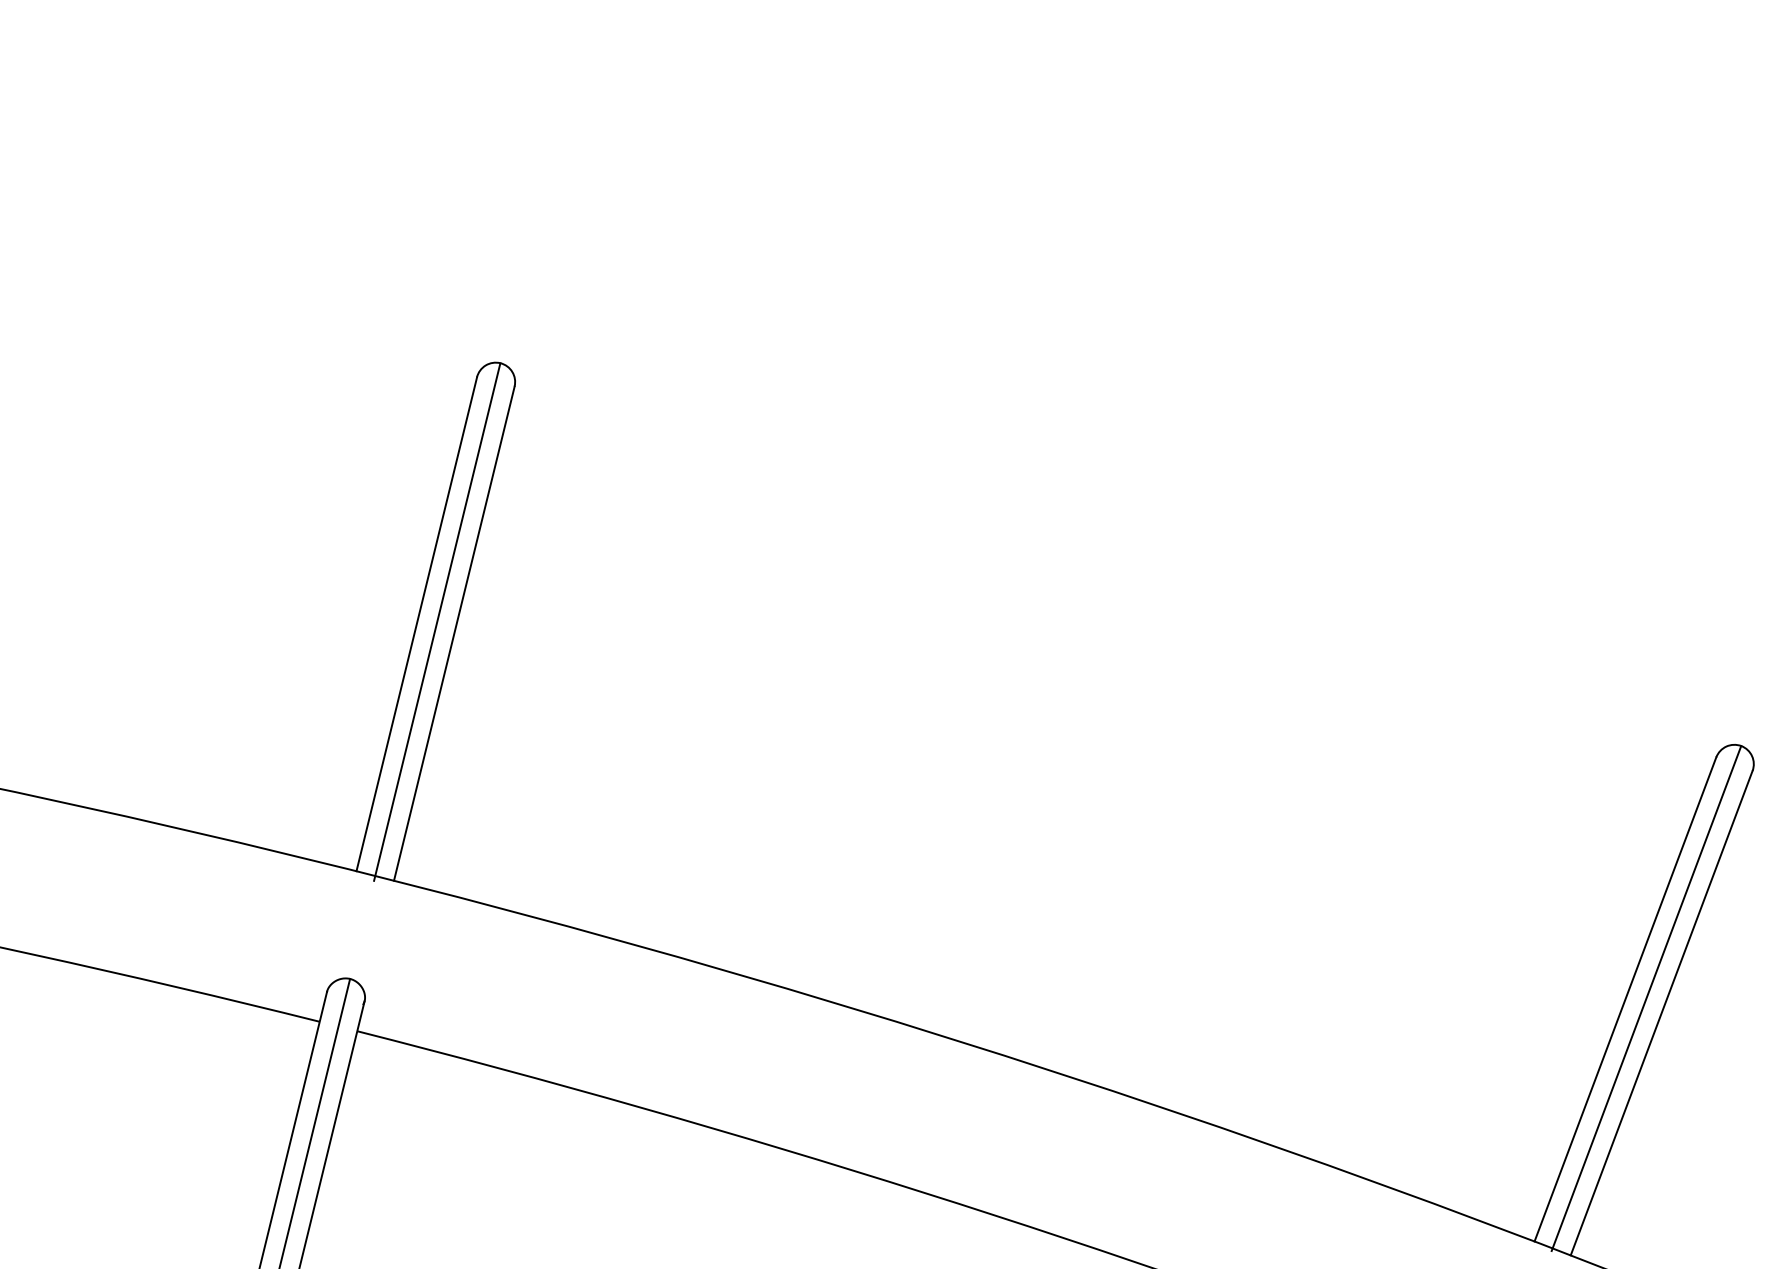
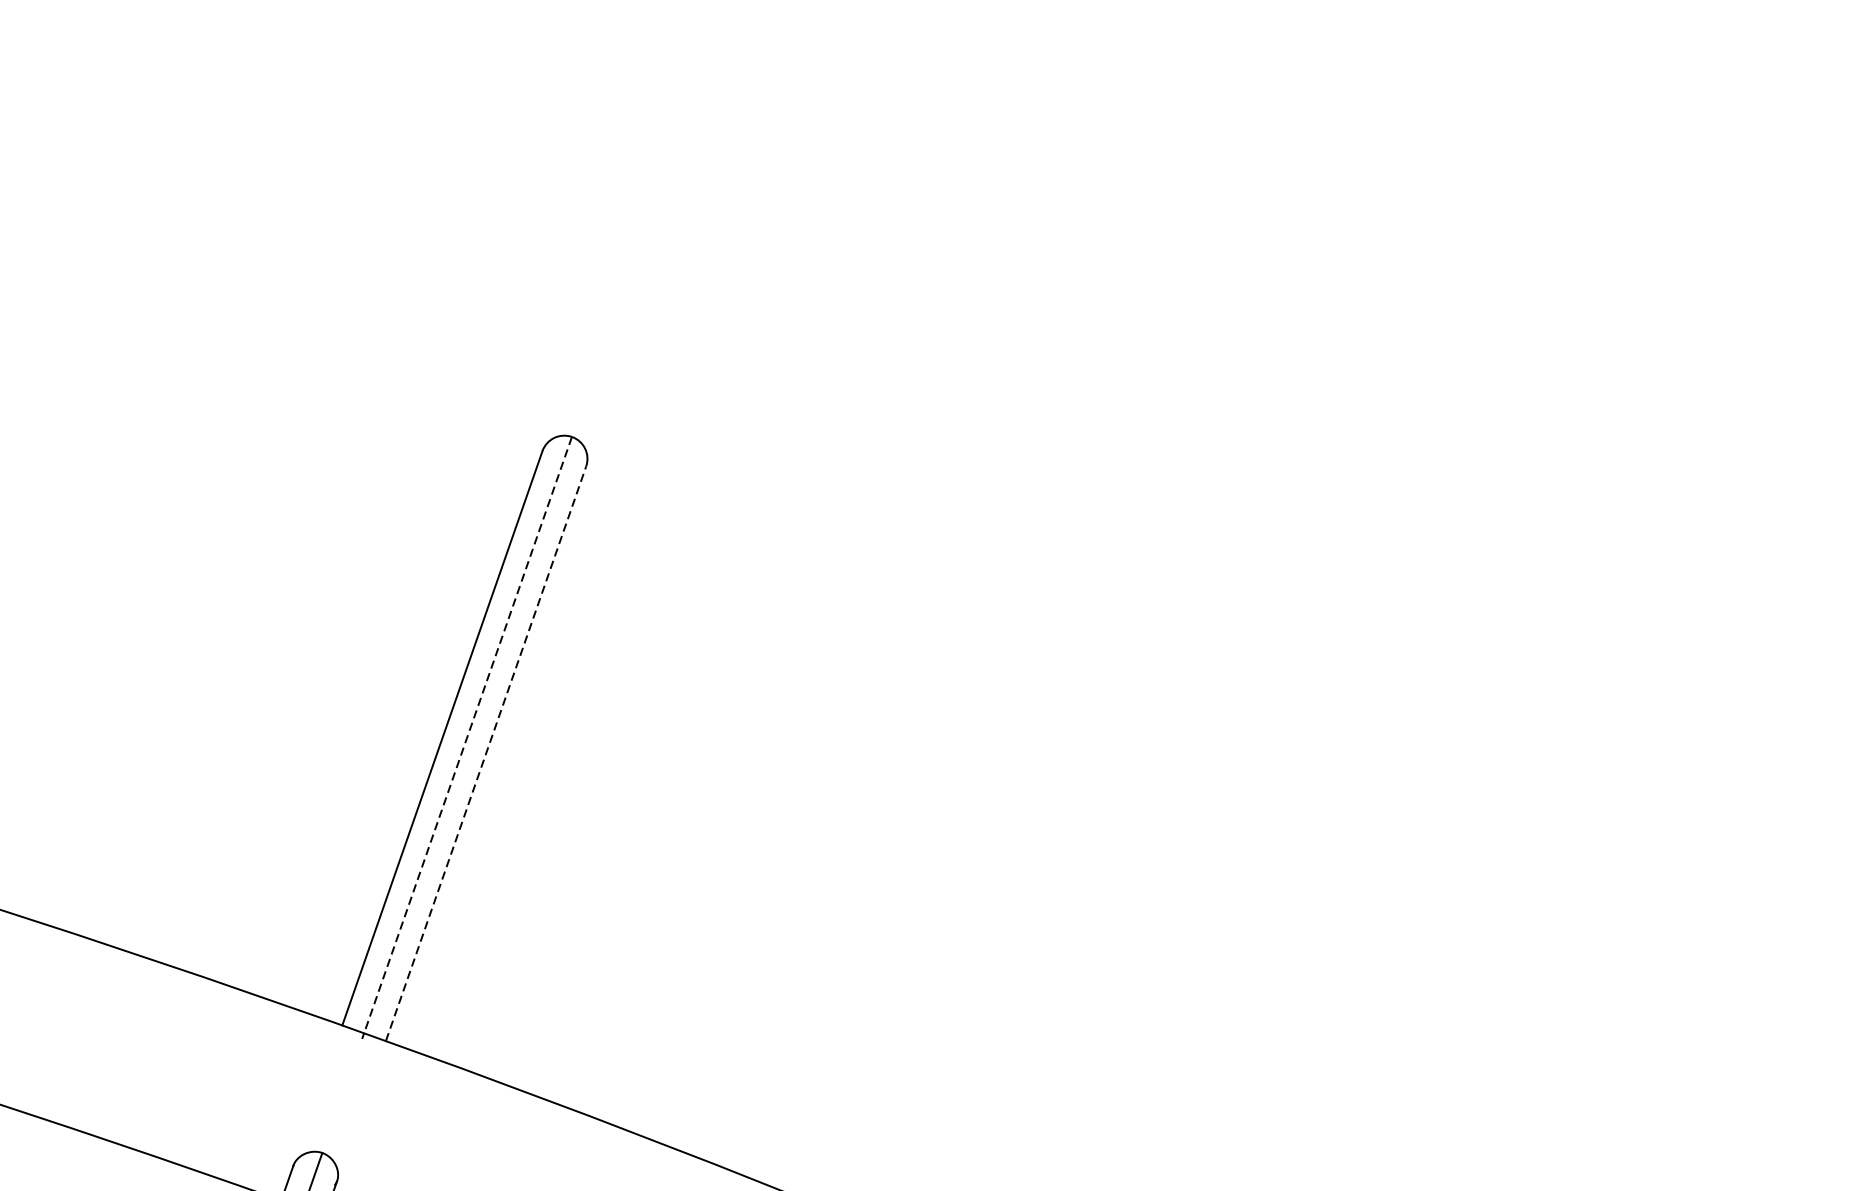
line: (437, 622) -> (467, 738), solid -> dashed
line: (454, 633) -> (486, 753), solid -> dashed

